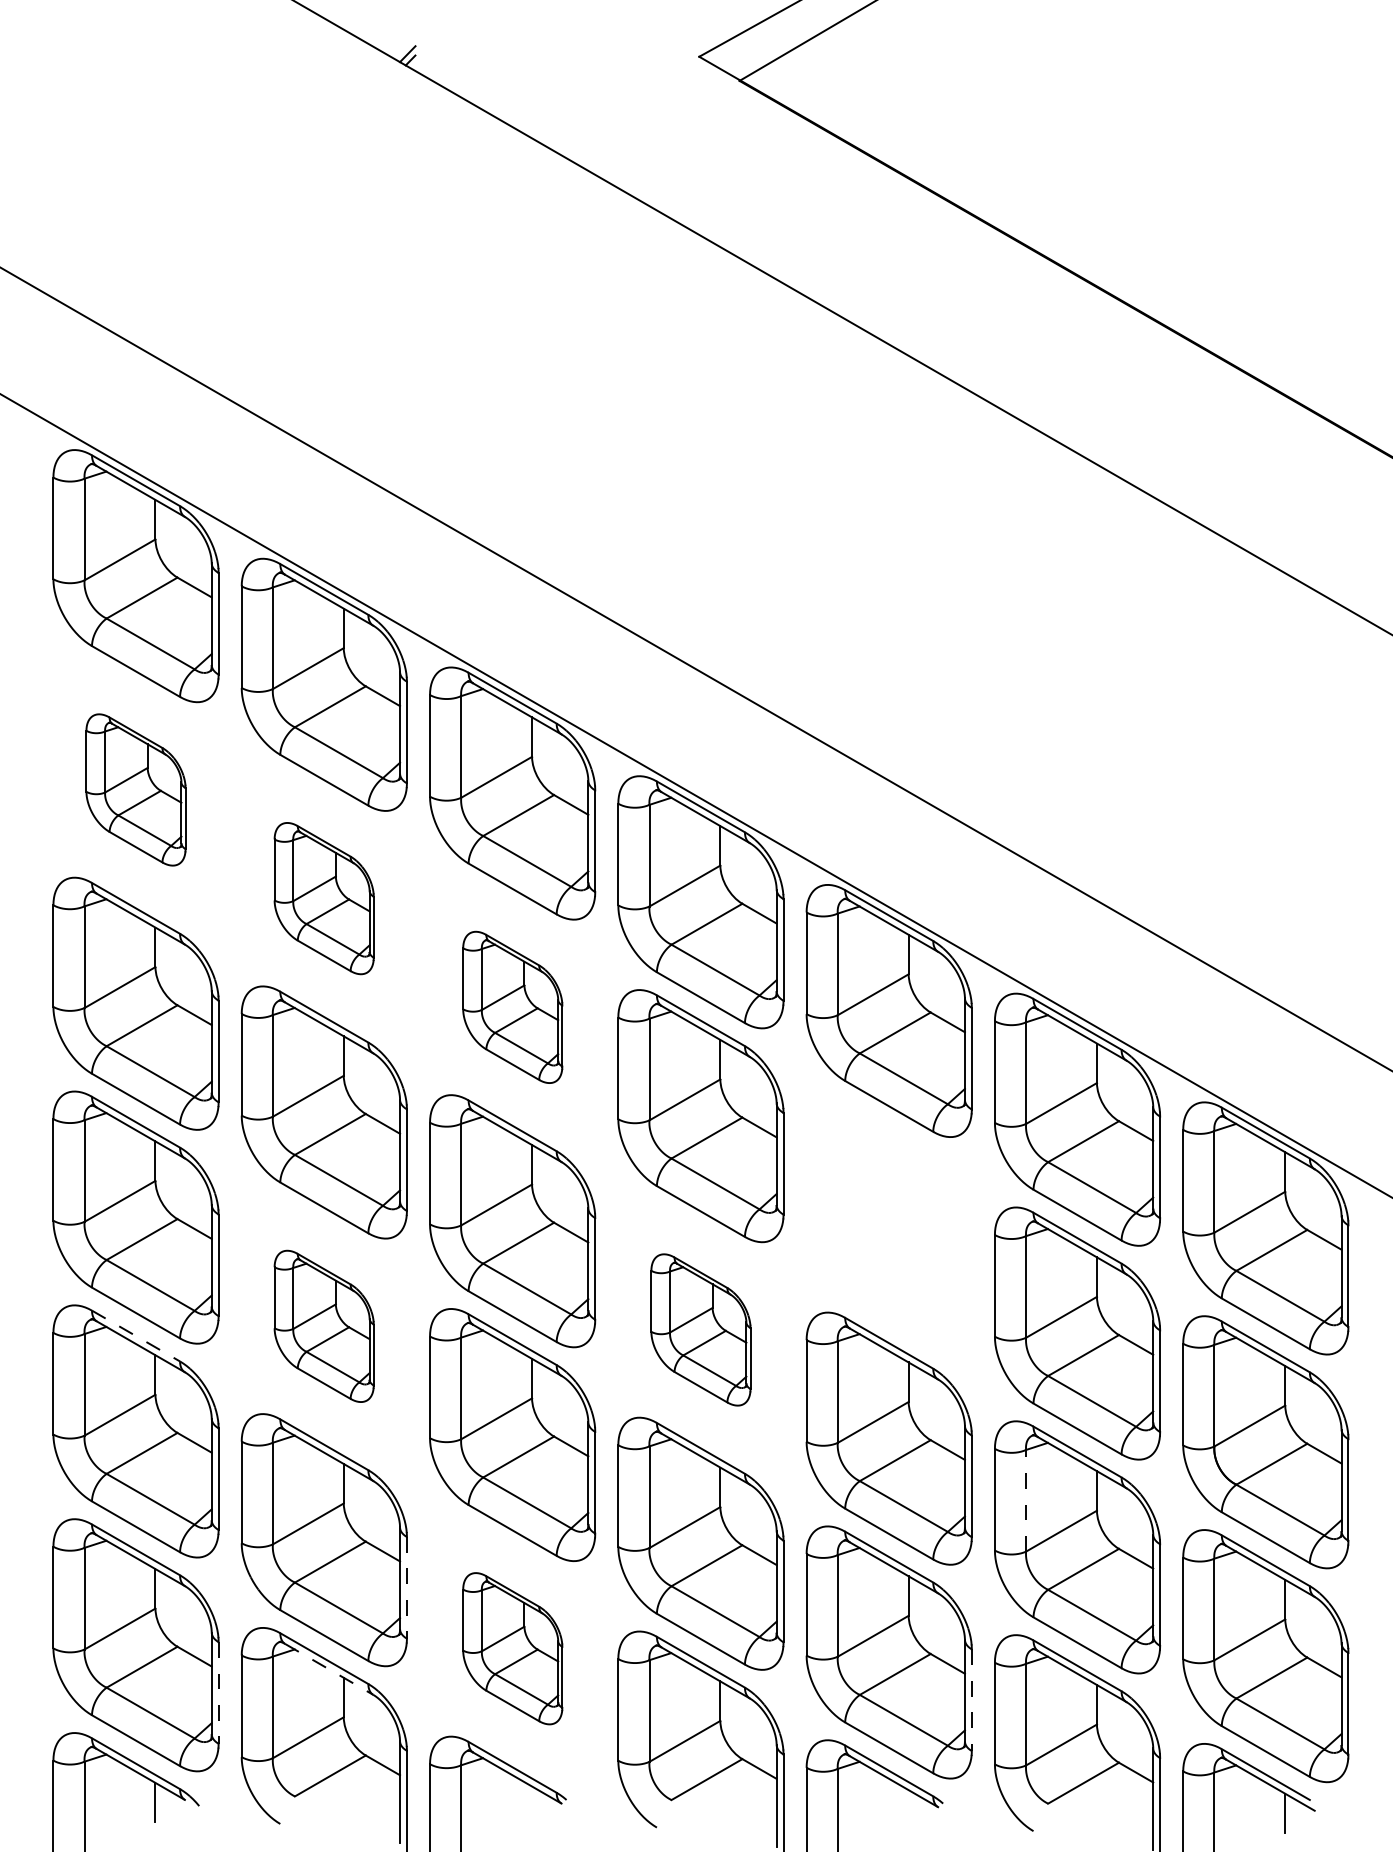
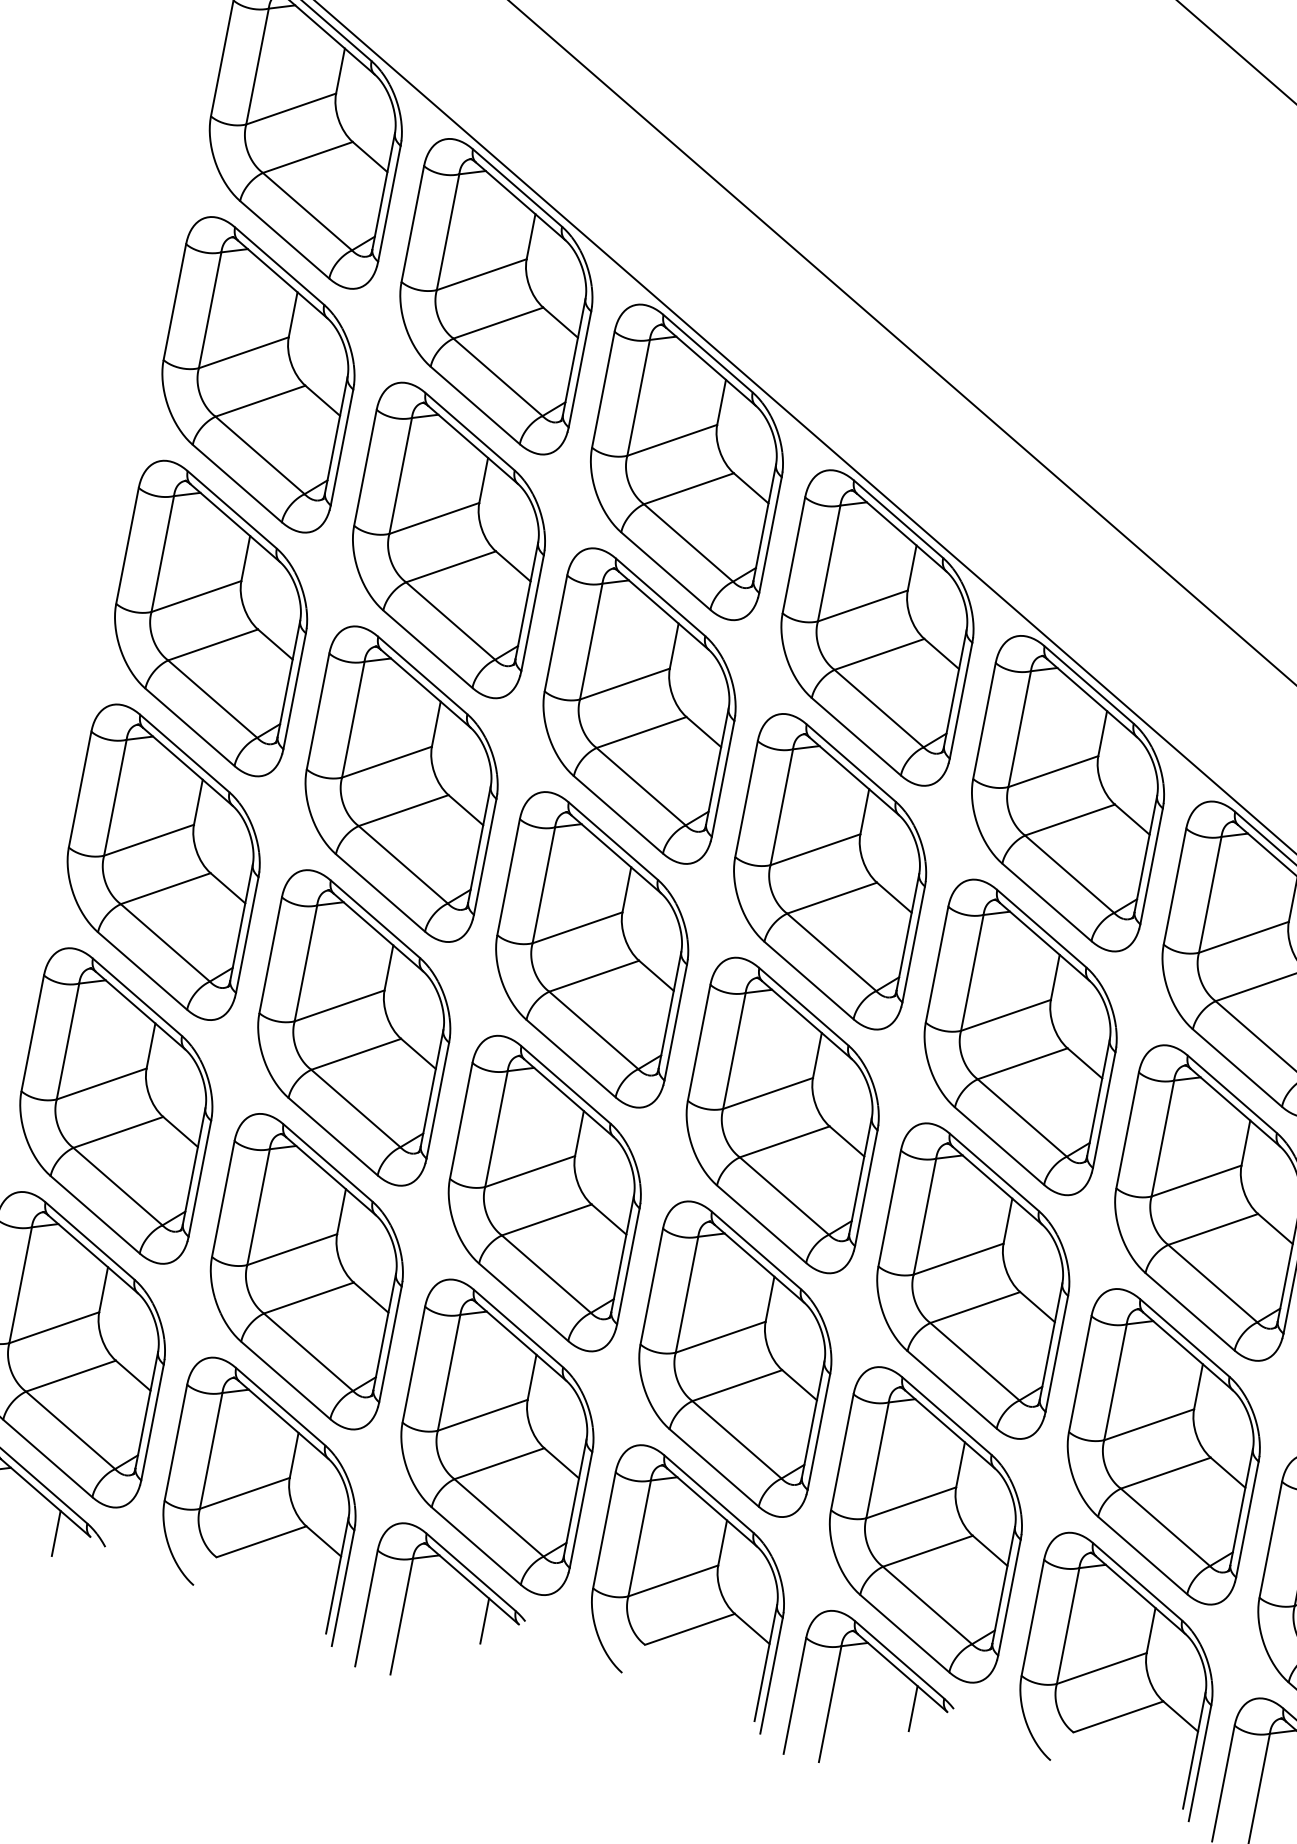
part: (135, 789) -> (257, 374), size x1.67
part: (323, 898) -> (448, 540), size x1.67
part: (512, 1007) -> (639, 706), size x1.67
part: (888, 1224) -> (1019, 1036), added
part: (323, 1326) -> (353, 1027), size x1.67
part: (700, 1329) -> (782, 1114), size x1.67
line: (136, 1336) -> (137, 997), dashed -> solid
line: (1026, 1500) -> (1116, 1382), dashed -> solid
line: (406, 1587) -> (390, 1343), dashed -> solid
part: (512, 1648) -> (497, 1436), size x1.67
line: (329, 1669) -> (284, 1420), dashed -> solid
line: (218, 1692) -> (152, 1421), dashed -> solid
line: (971, 1700) -> (1009, 1597), dashed -> solid
line: (532, 1806) -> (485, 1621), added
line: (908, 1809) -> (913, 1708), added

